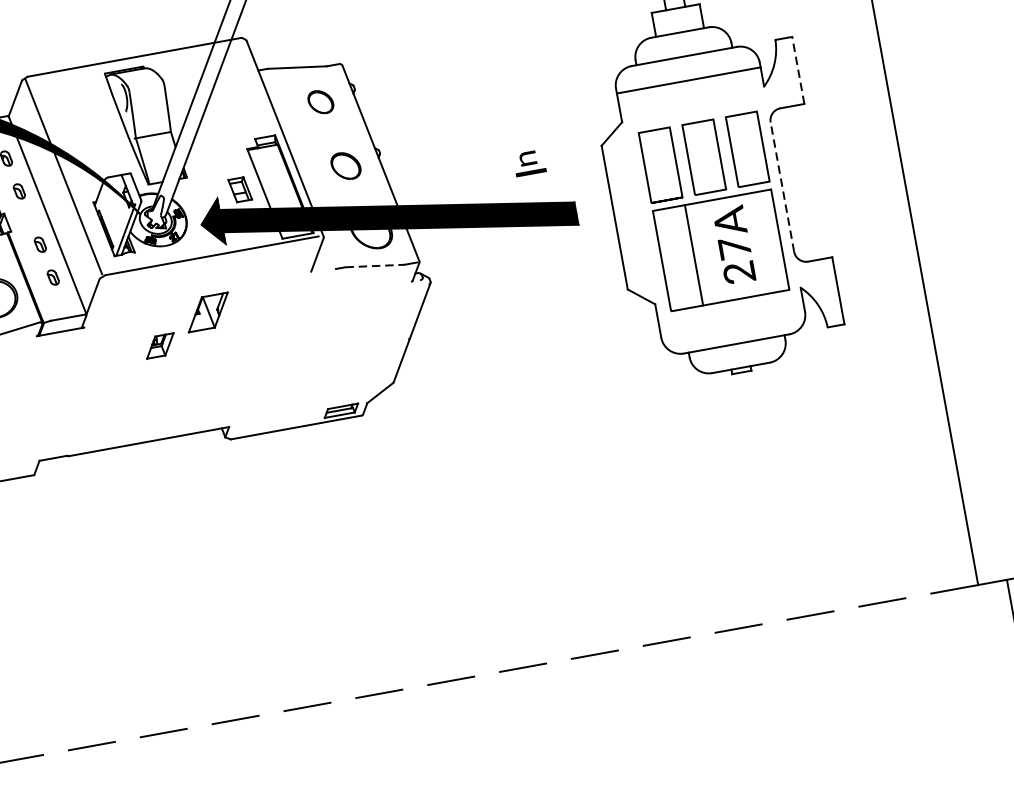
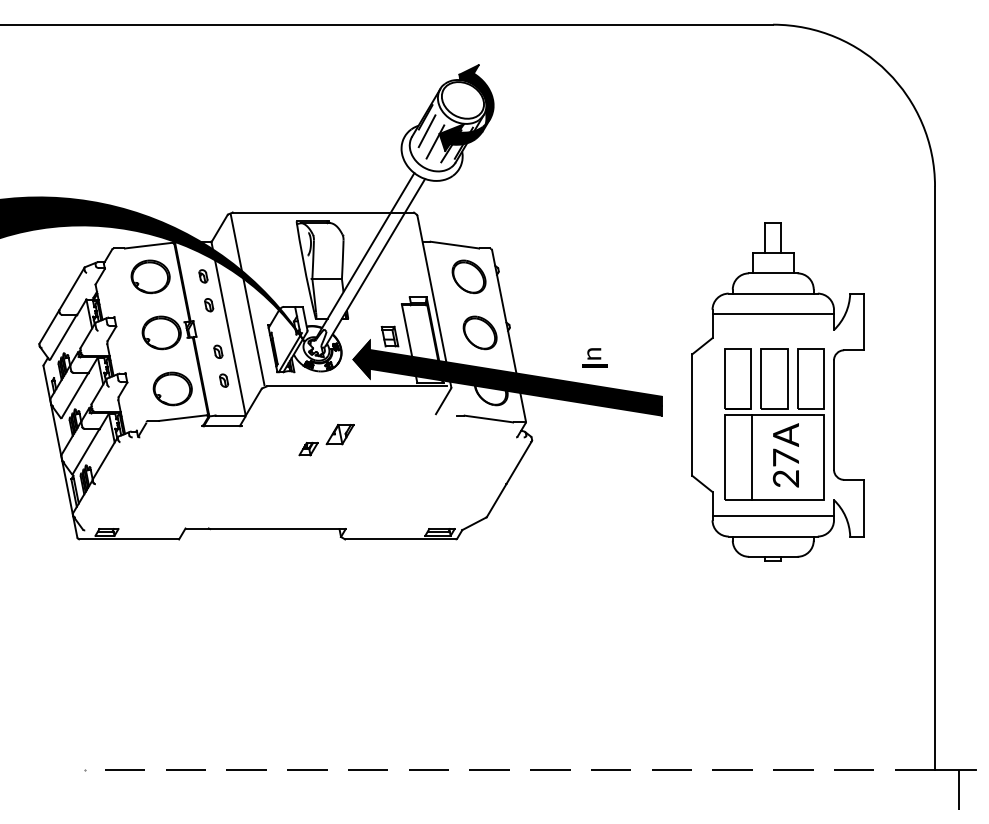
line: (798, 69) -> (864, 321), dashed -> solid
part: (320, 101) -> (468, 276), size x1.67
text: (529, 162) -> (594, 357), moved
part: (345, 165) -> (479, 332), size x1.43
line: (783, 187) -> (834, 415), dashed -> solid
line: (375, 266) -> (489, 419), dashed -> solid
line: (732, 320) -> (773, 516), added
part: (187, 326) -> (326, 440), size x0.71

